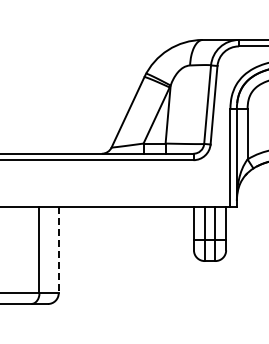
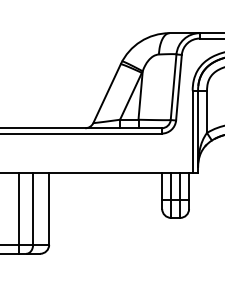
line: (58, 250) -> (48, 209), dashed -> solid
line: (22, 255) -> (18, 213), added

